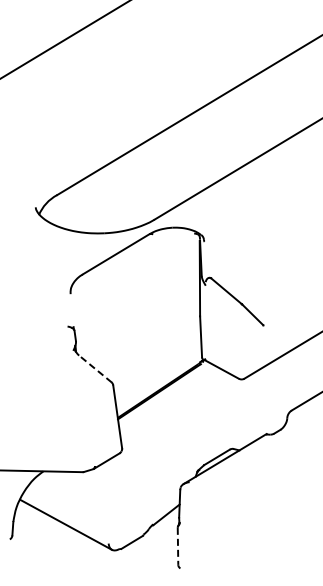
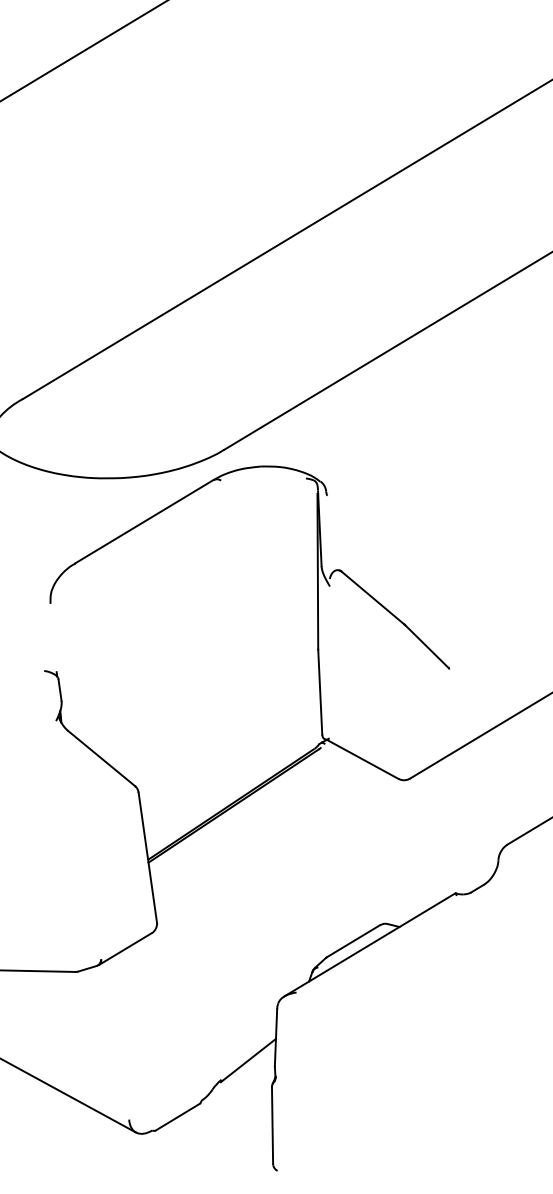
line: (95, 368) -> (101, 757), dashed -> solid
line: (178, 546) -> (273, 1125), dashed -> solid

